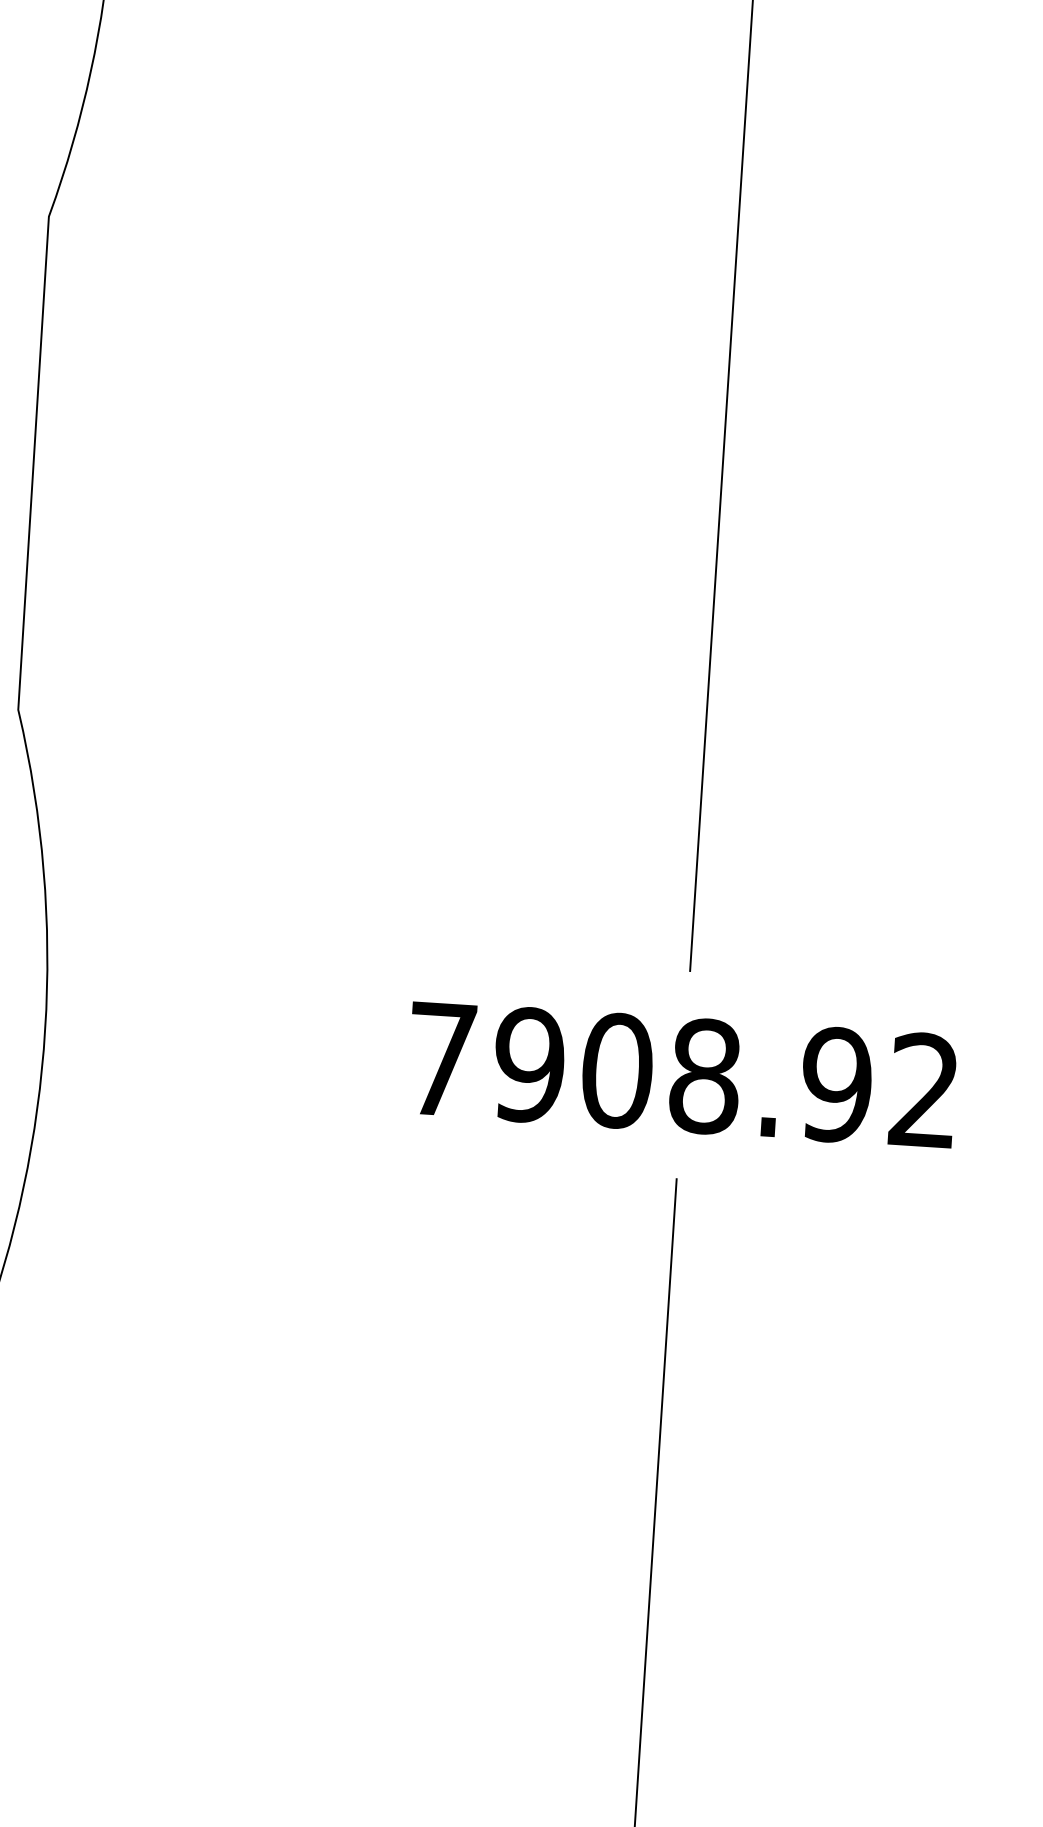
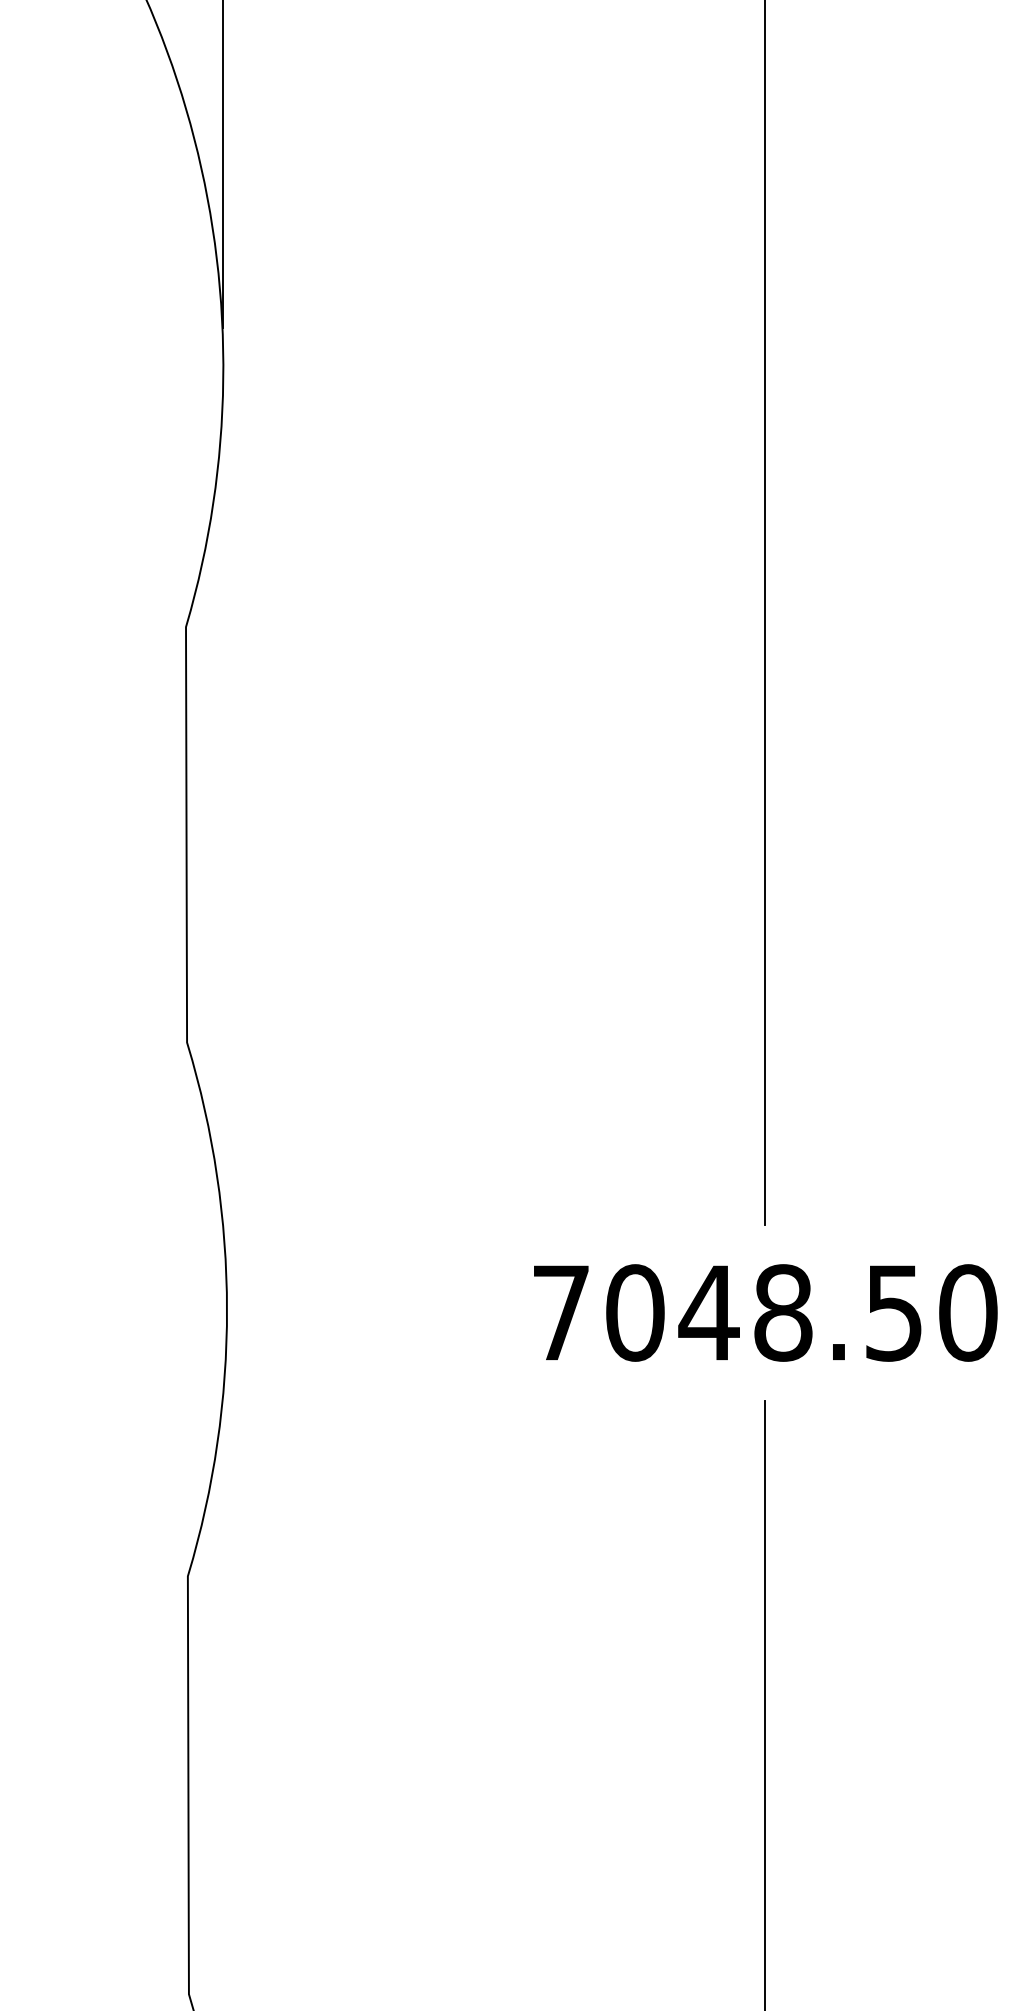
text: (726, 1077) -> (801, 1312), 7908.92 -> 7048.50

